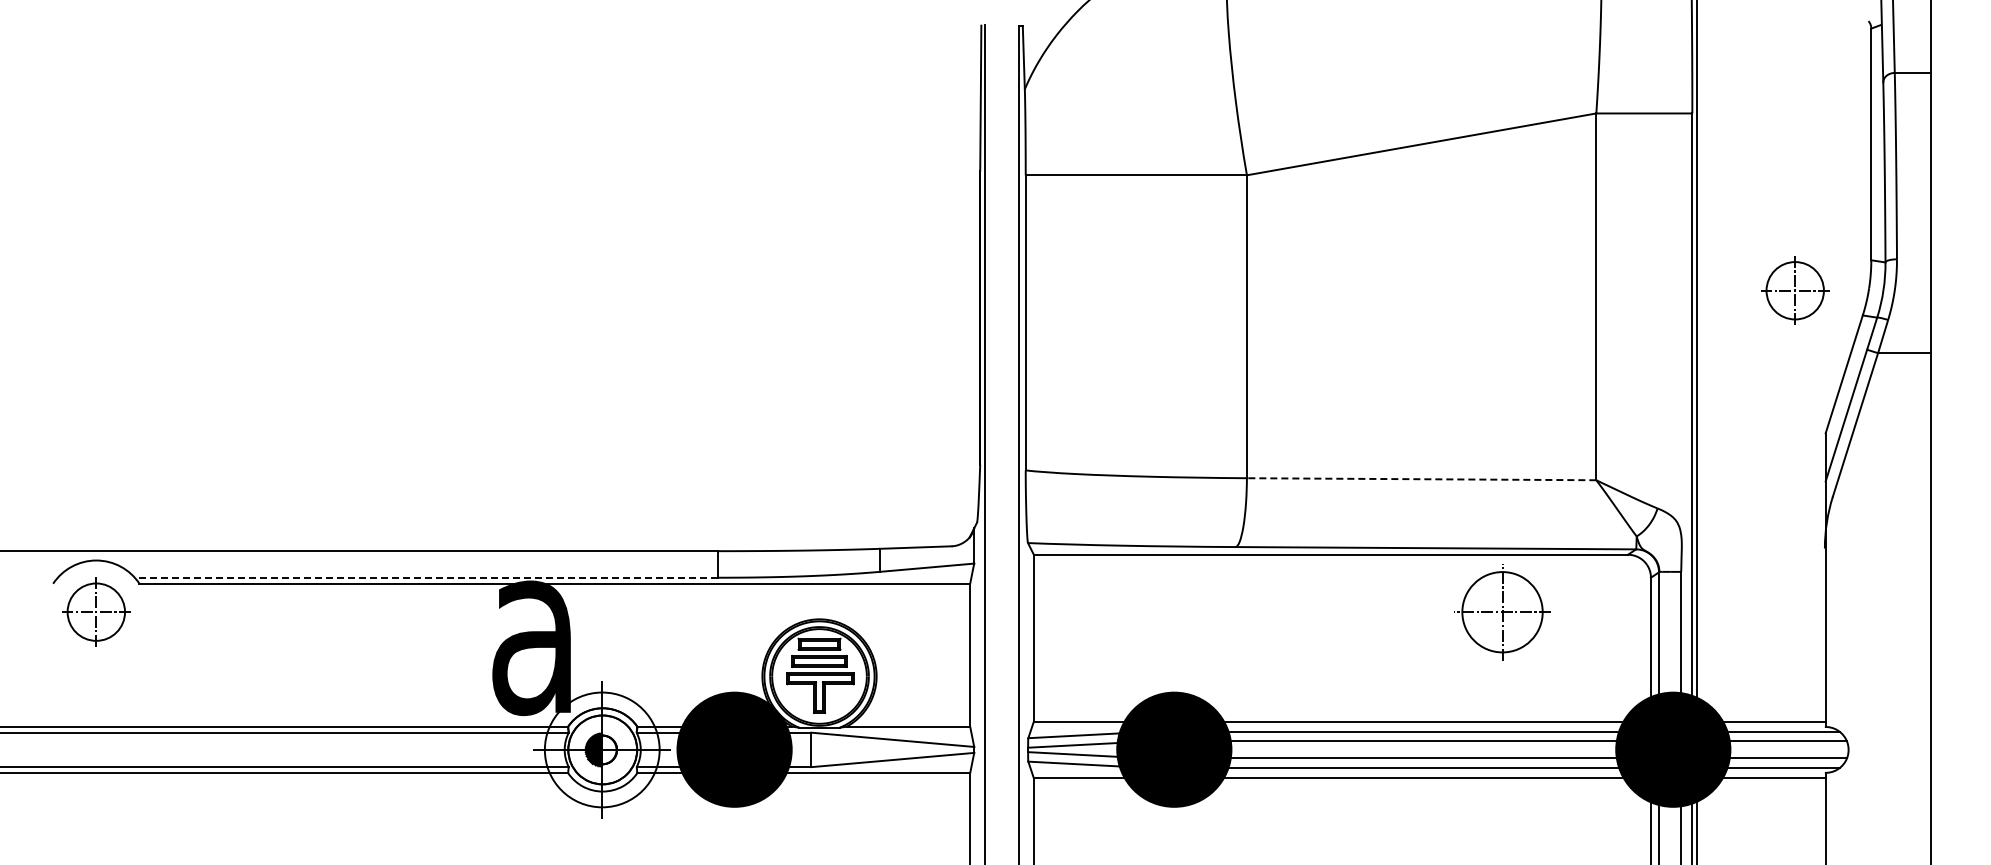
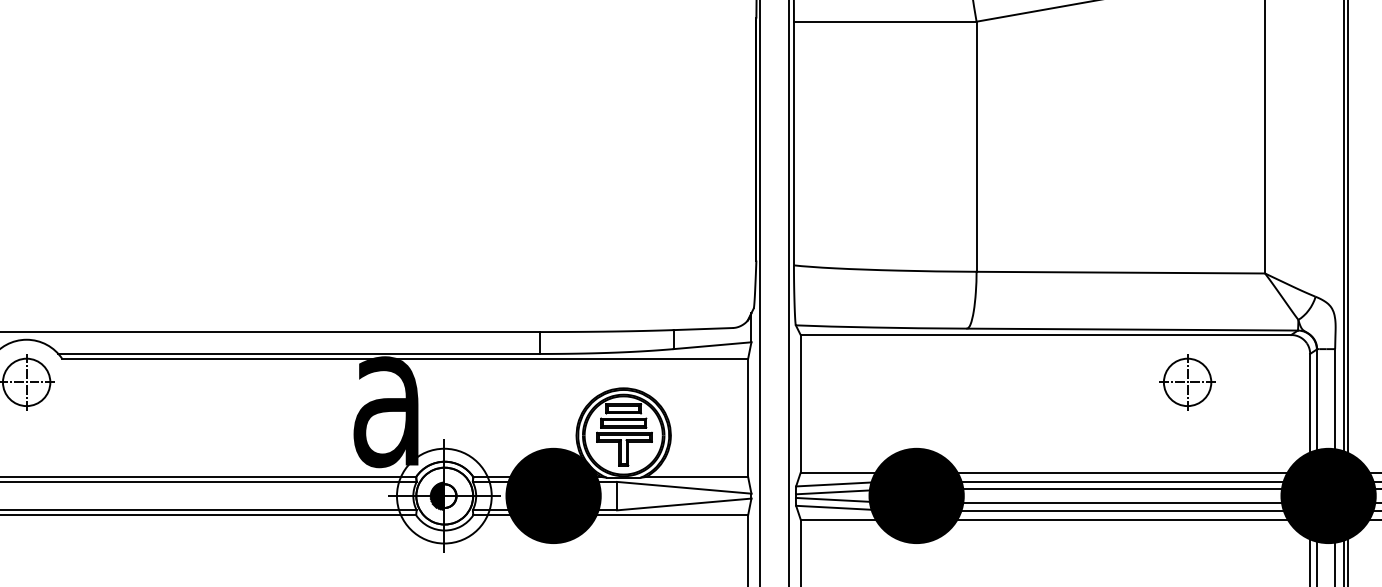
line: (1421, 479) -> (1120, 272), dashed -> solid
line: (425, 577) -> (298, 353), dashed -> solid
part: (1502, 611) -> (1187, 381), size x0.71

